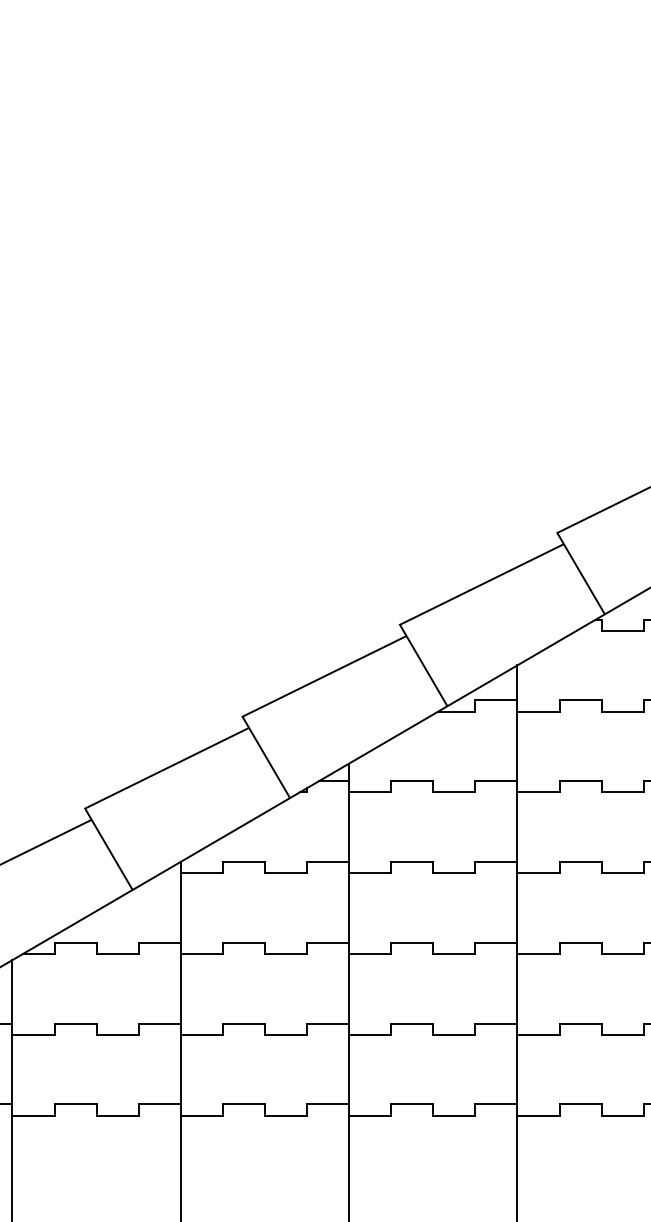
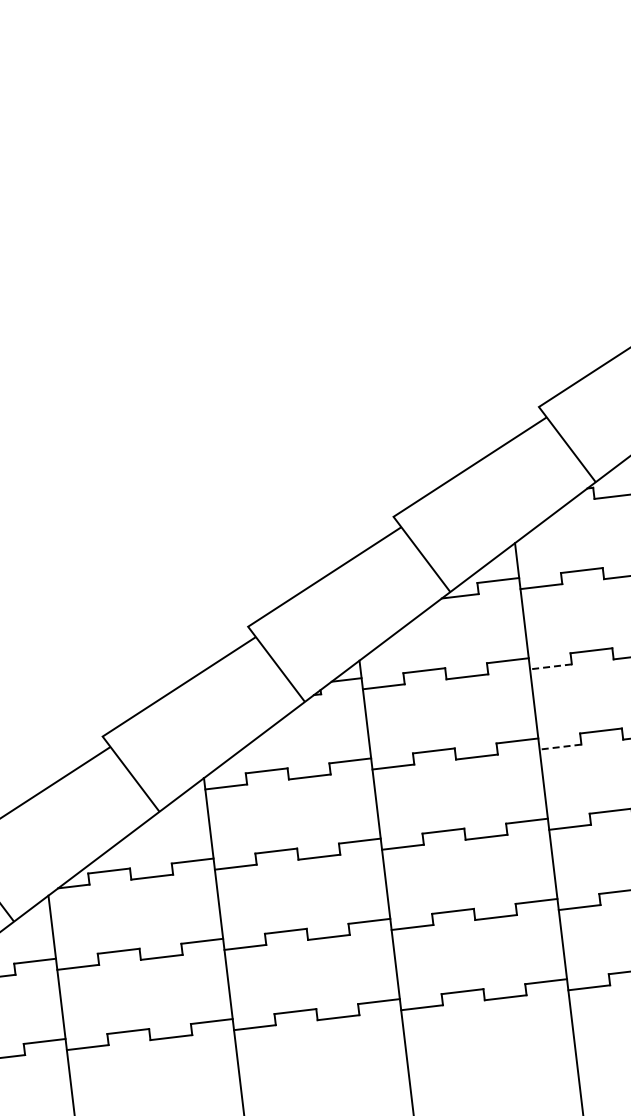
line: (538, 792) -> (550, 666), solid -> dashed
line: (538, 873) -> (560, 747), solid -> dashed

